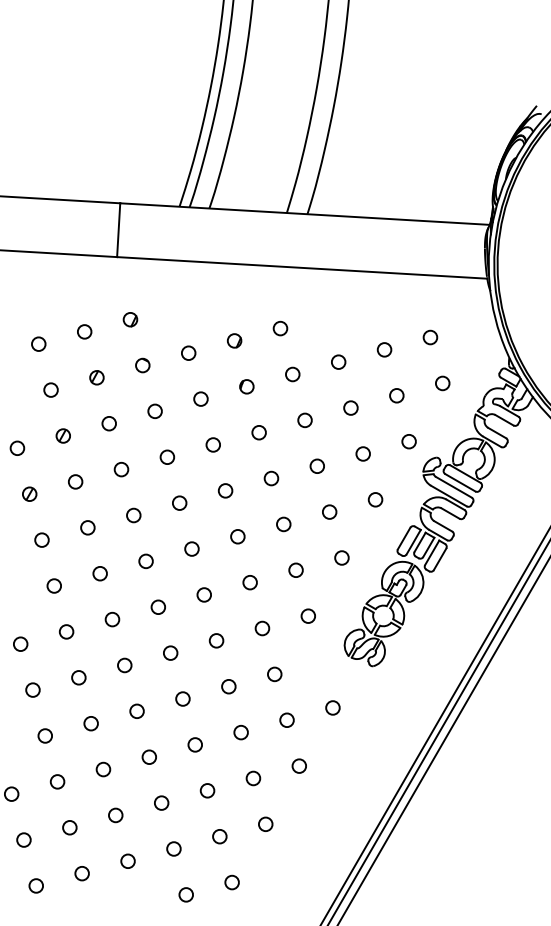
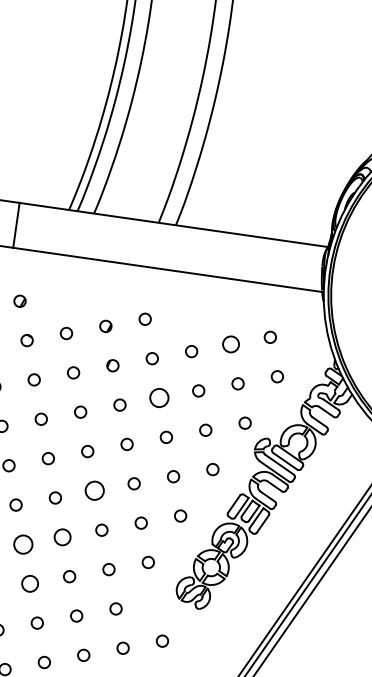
circle: (384, 349) -> (230, 344), size x1.4
circle: (304, 420) -> (158, 398), size x1.6
circle: (237, 536) -> (94, 490), size x1.6
circle: (203, 594) -> (61, 536), size x1.4
circle: (157, 606) -> (22, 543), size x1.6
circle: (170, 652) -> (30, 583), size x1.4

